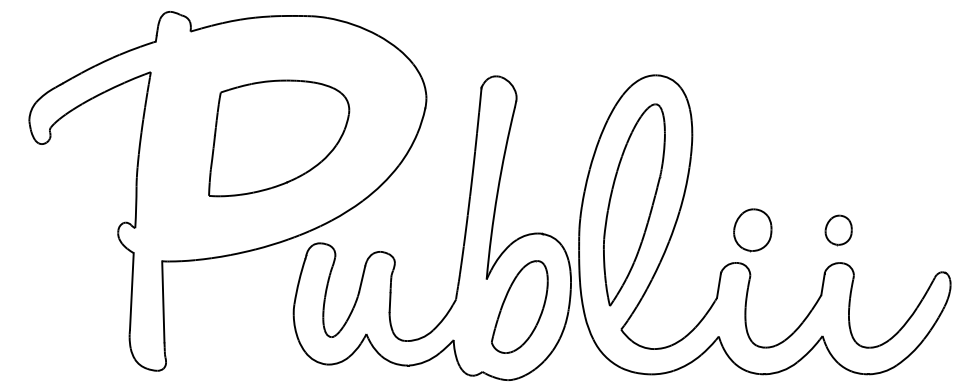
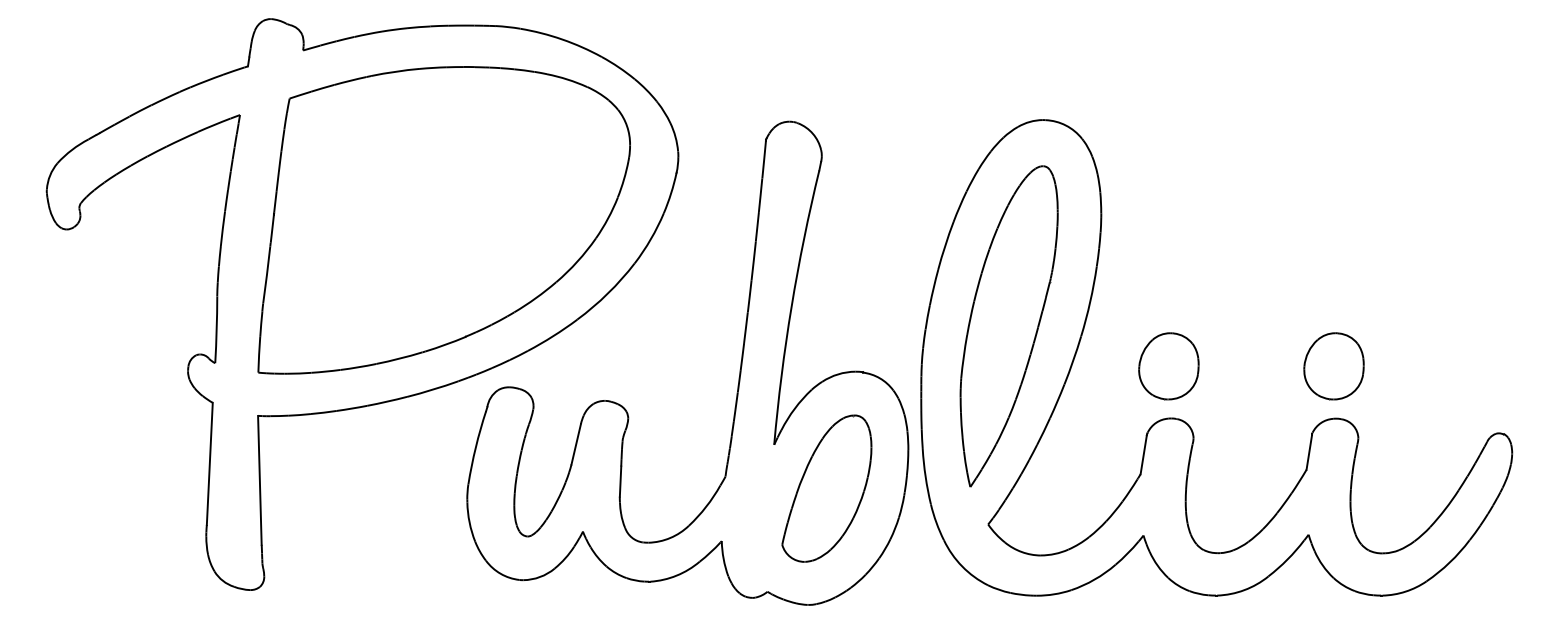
part: (278, 138) -> (443, 220), size x1.67
part: (752, 230) -> (1168, 366), moved
part: (838, 230) -> (1333, 366), size x1.43

